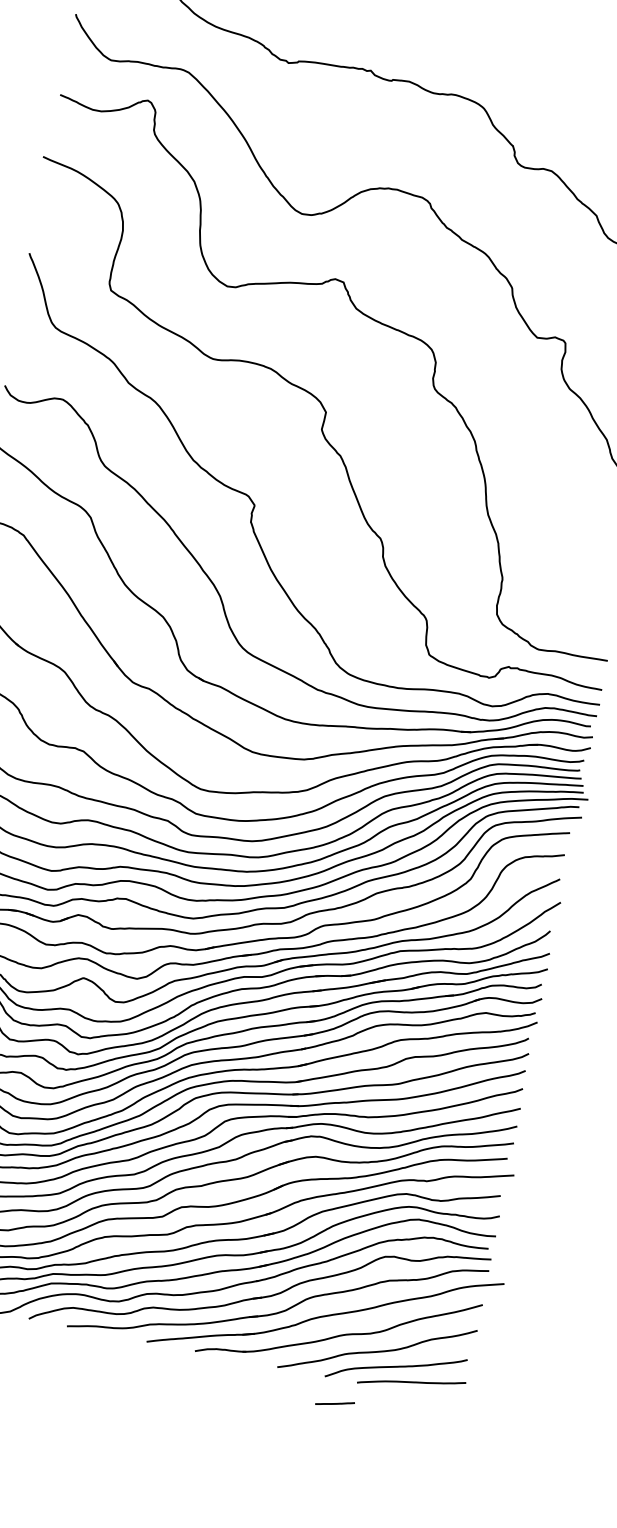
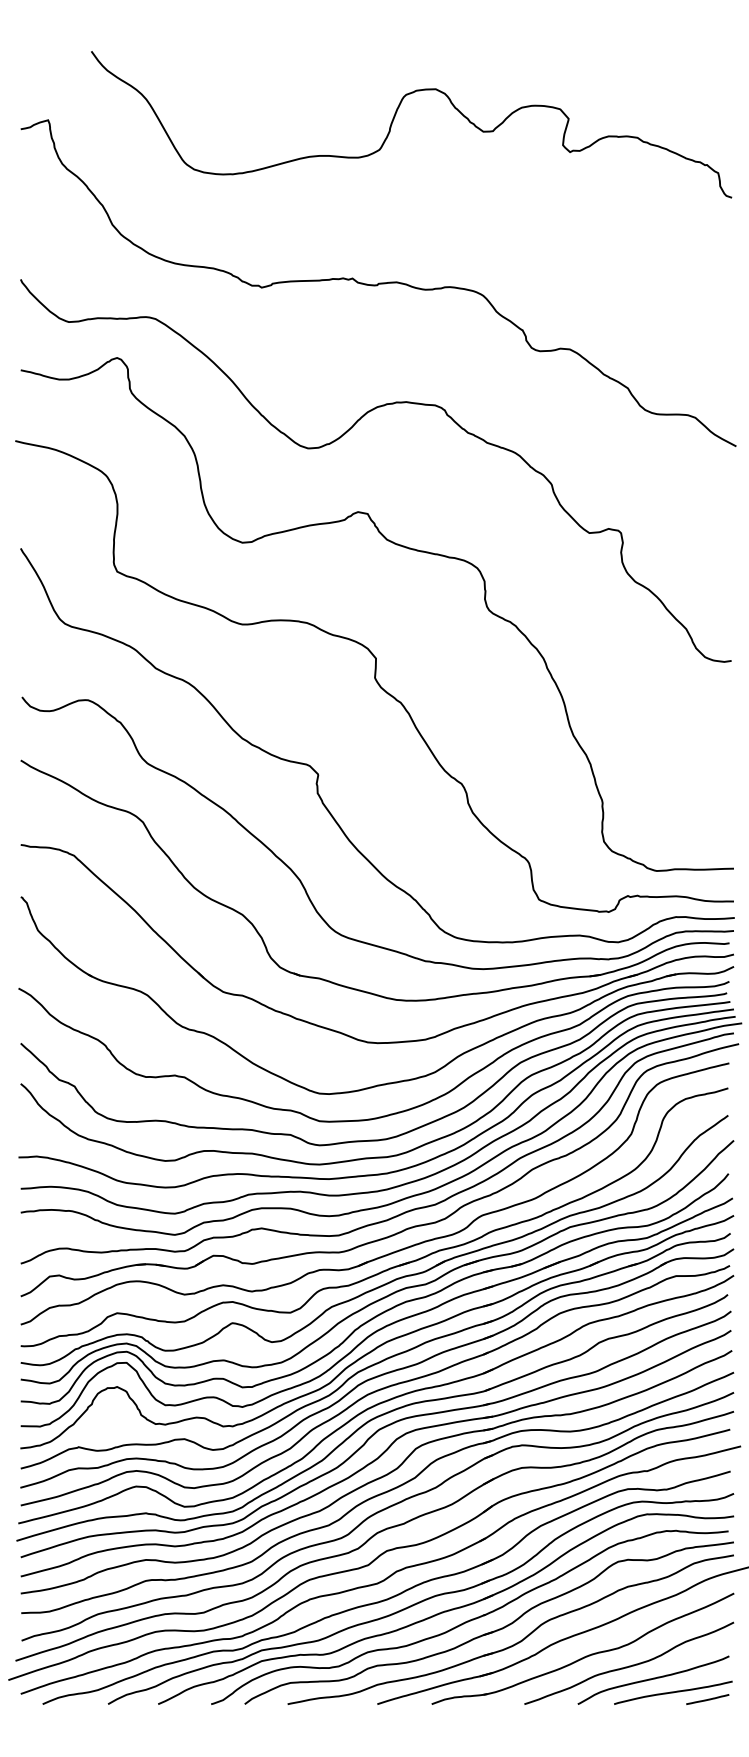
line: (334, 1403) -> (707, 1699), moved

